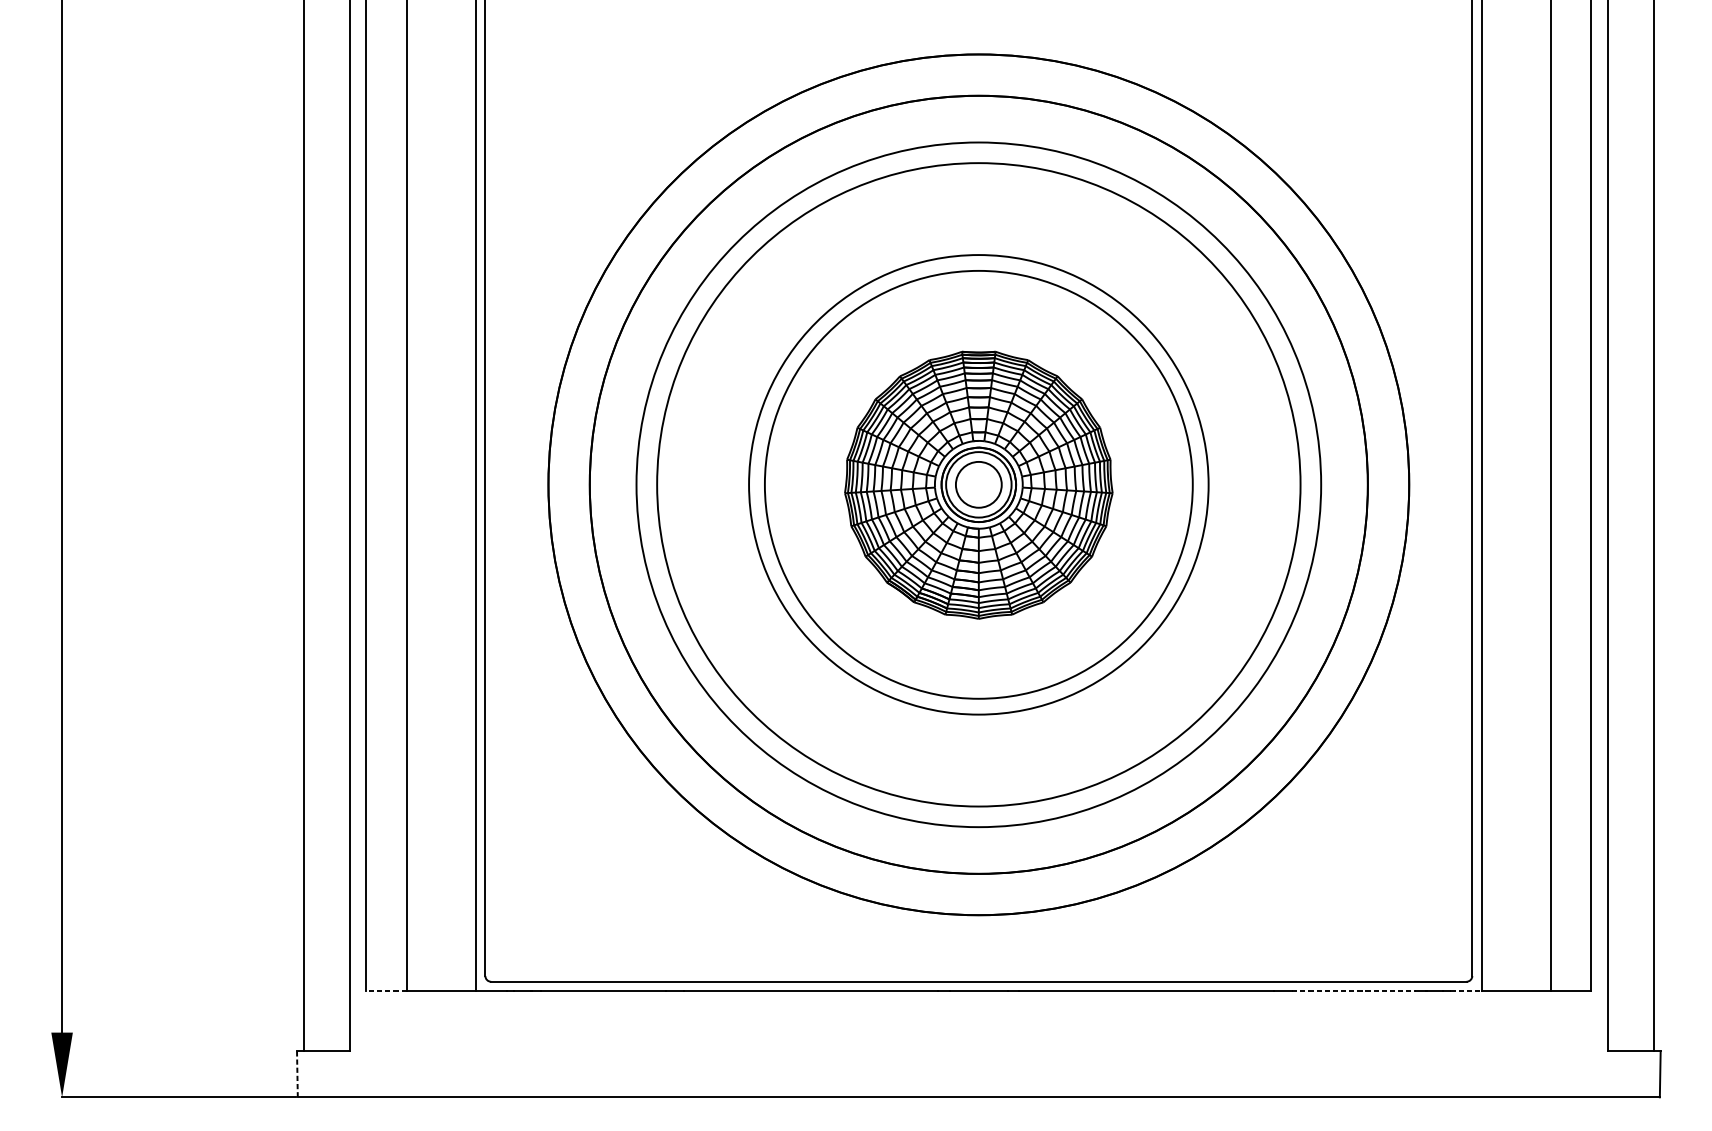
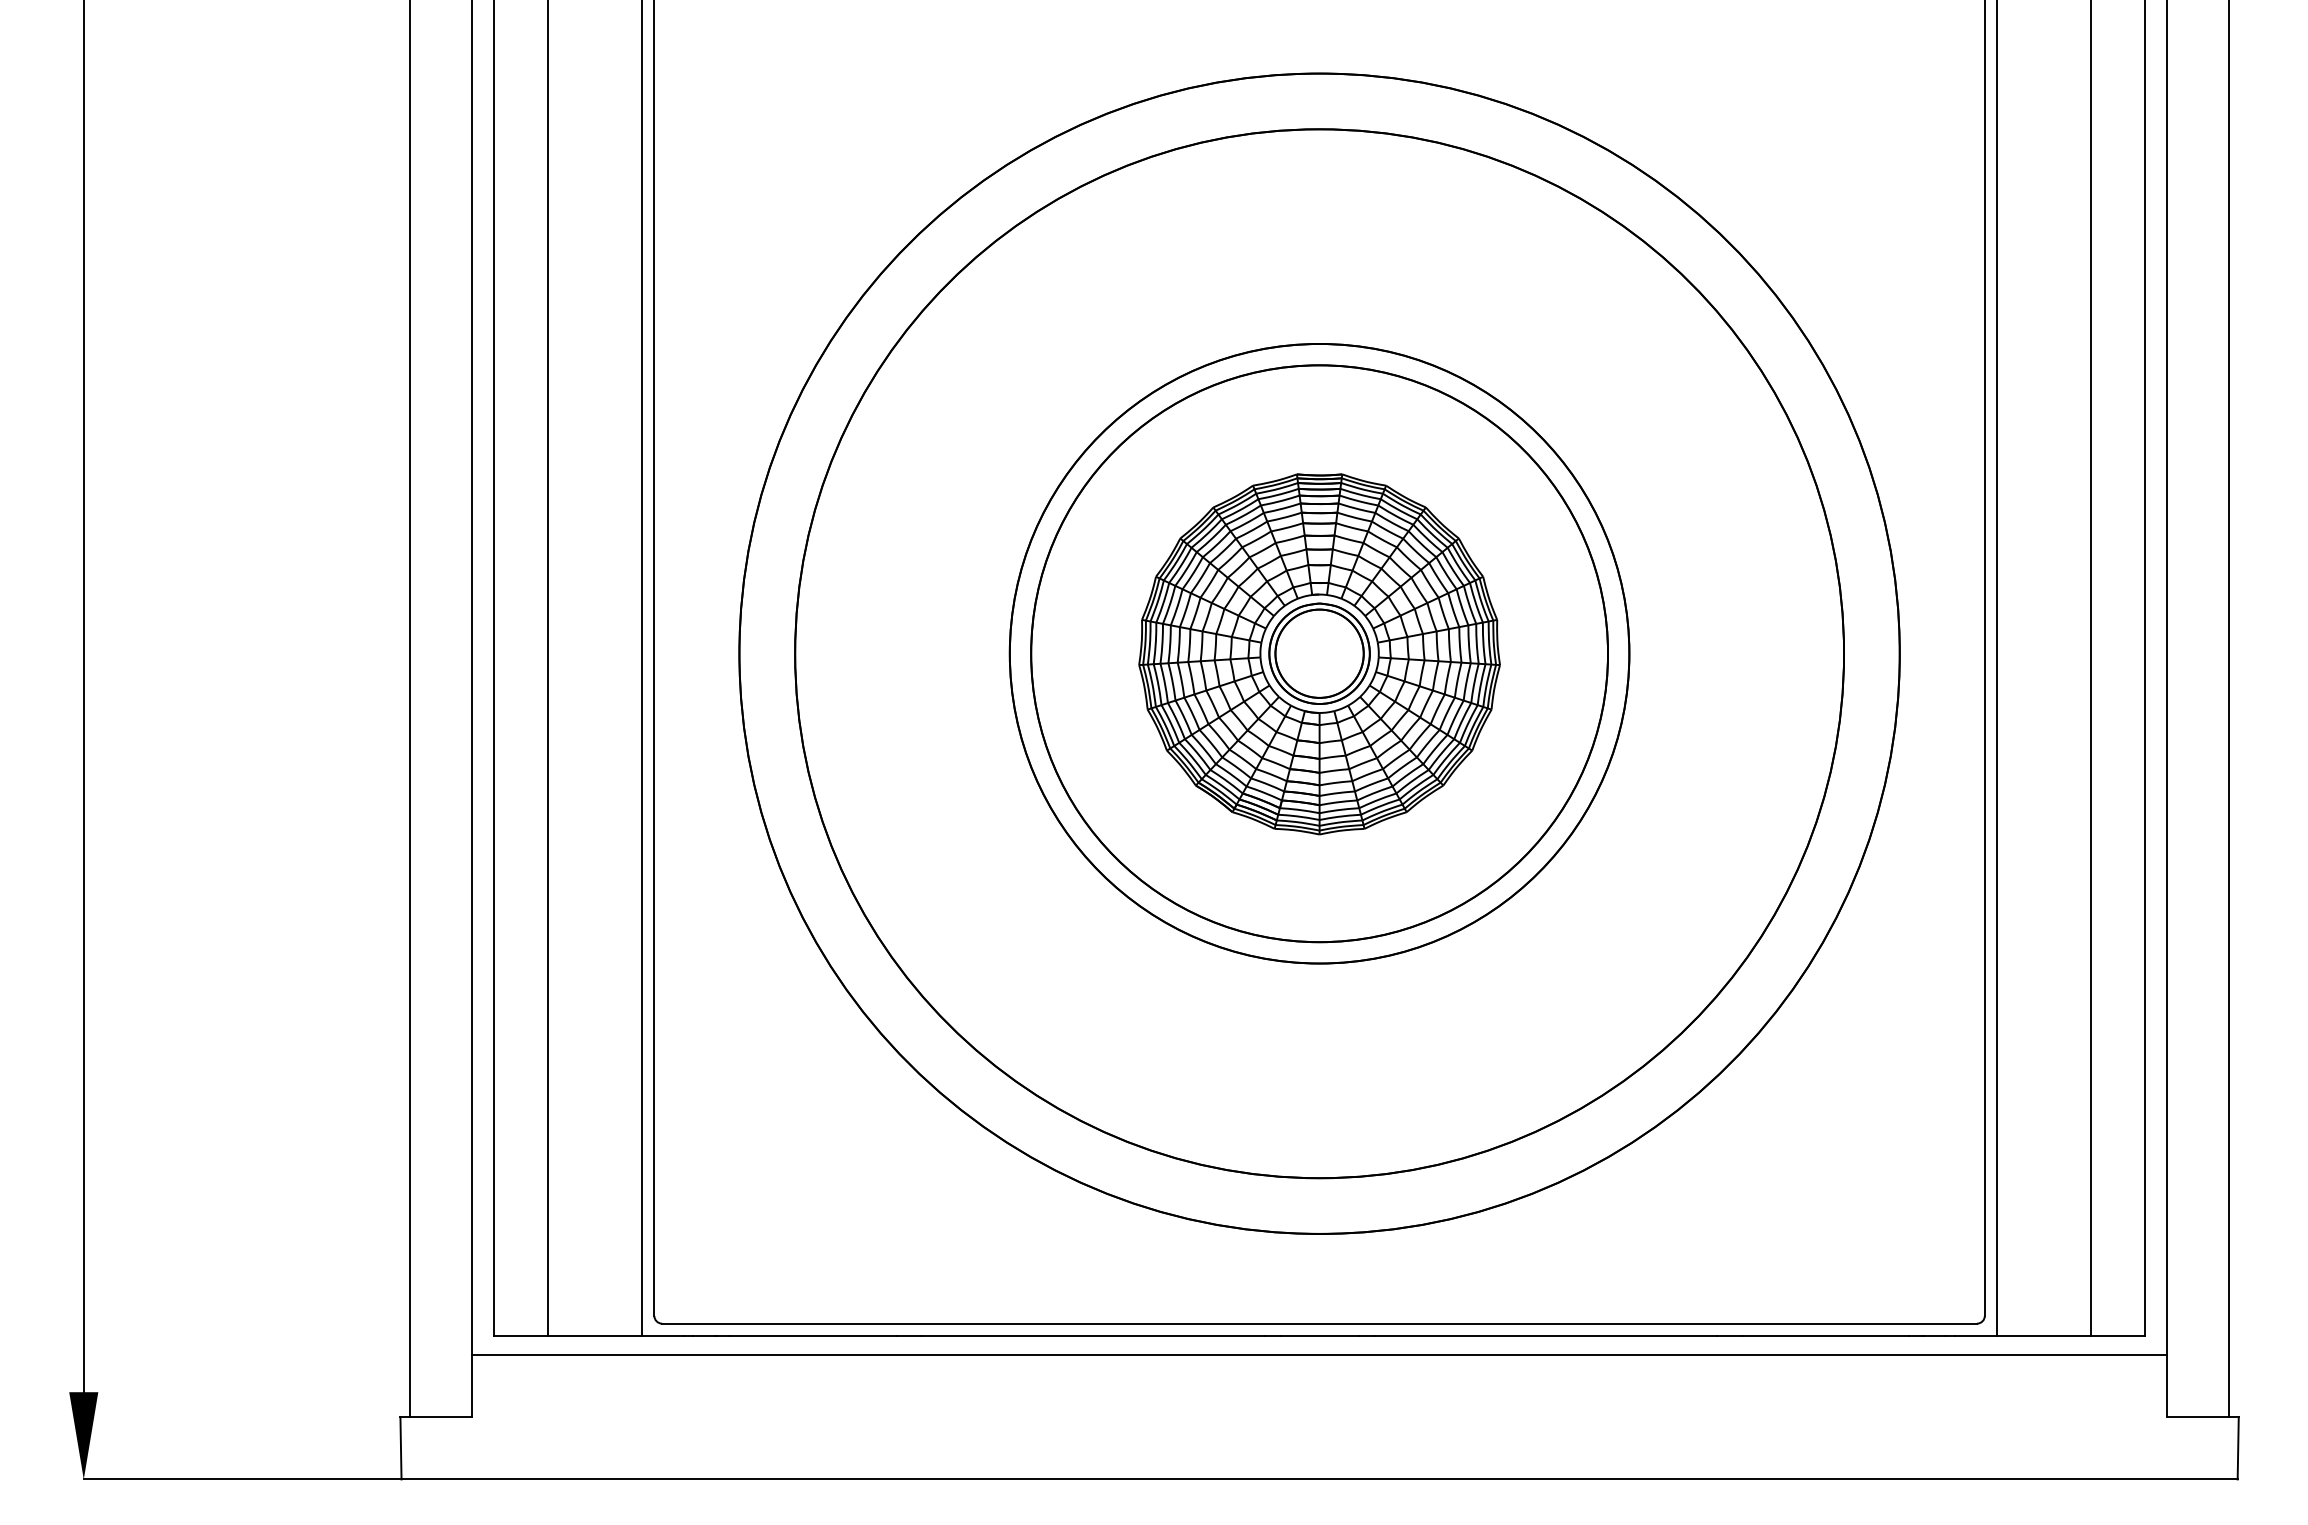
circle: (978, 484) -> (1319, 653), size x0.62
circle: (978, 484) -> (1319, 653), size x0.71
circle: (978, 484) -> (1319, 653), size x1.43
line: (386, 991) -> (520, 1336), dashed -> solid
line: (1354, 991) -> (1825, 1336), dashed -> solid
line: (1466, 991) -> (1976, 1336), dashed -> solid
line: (978, 1004) -> (1319, 1354), added
line: (297, 1073) -> (400, 1447), dashed -> solid

